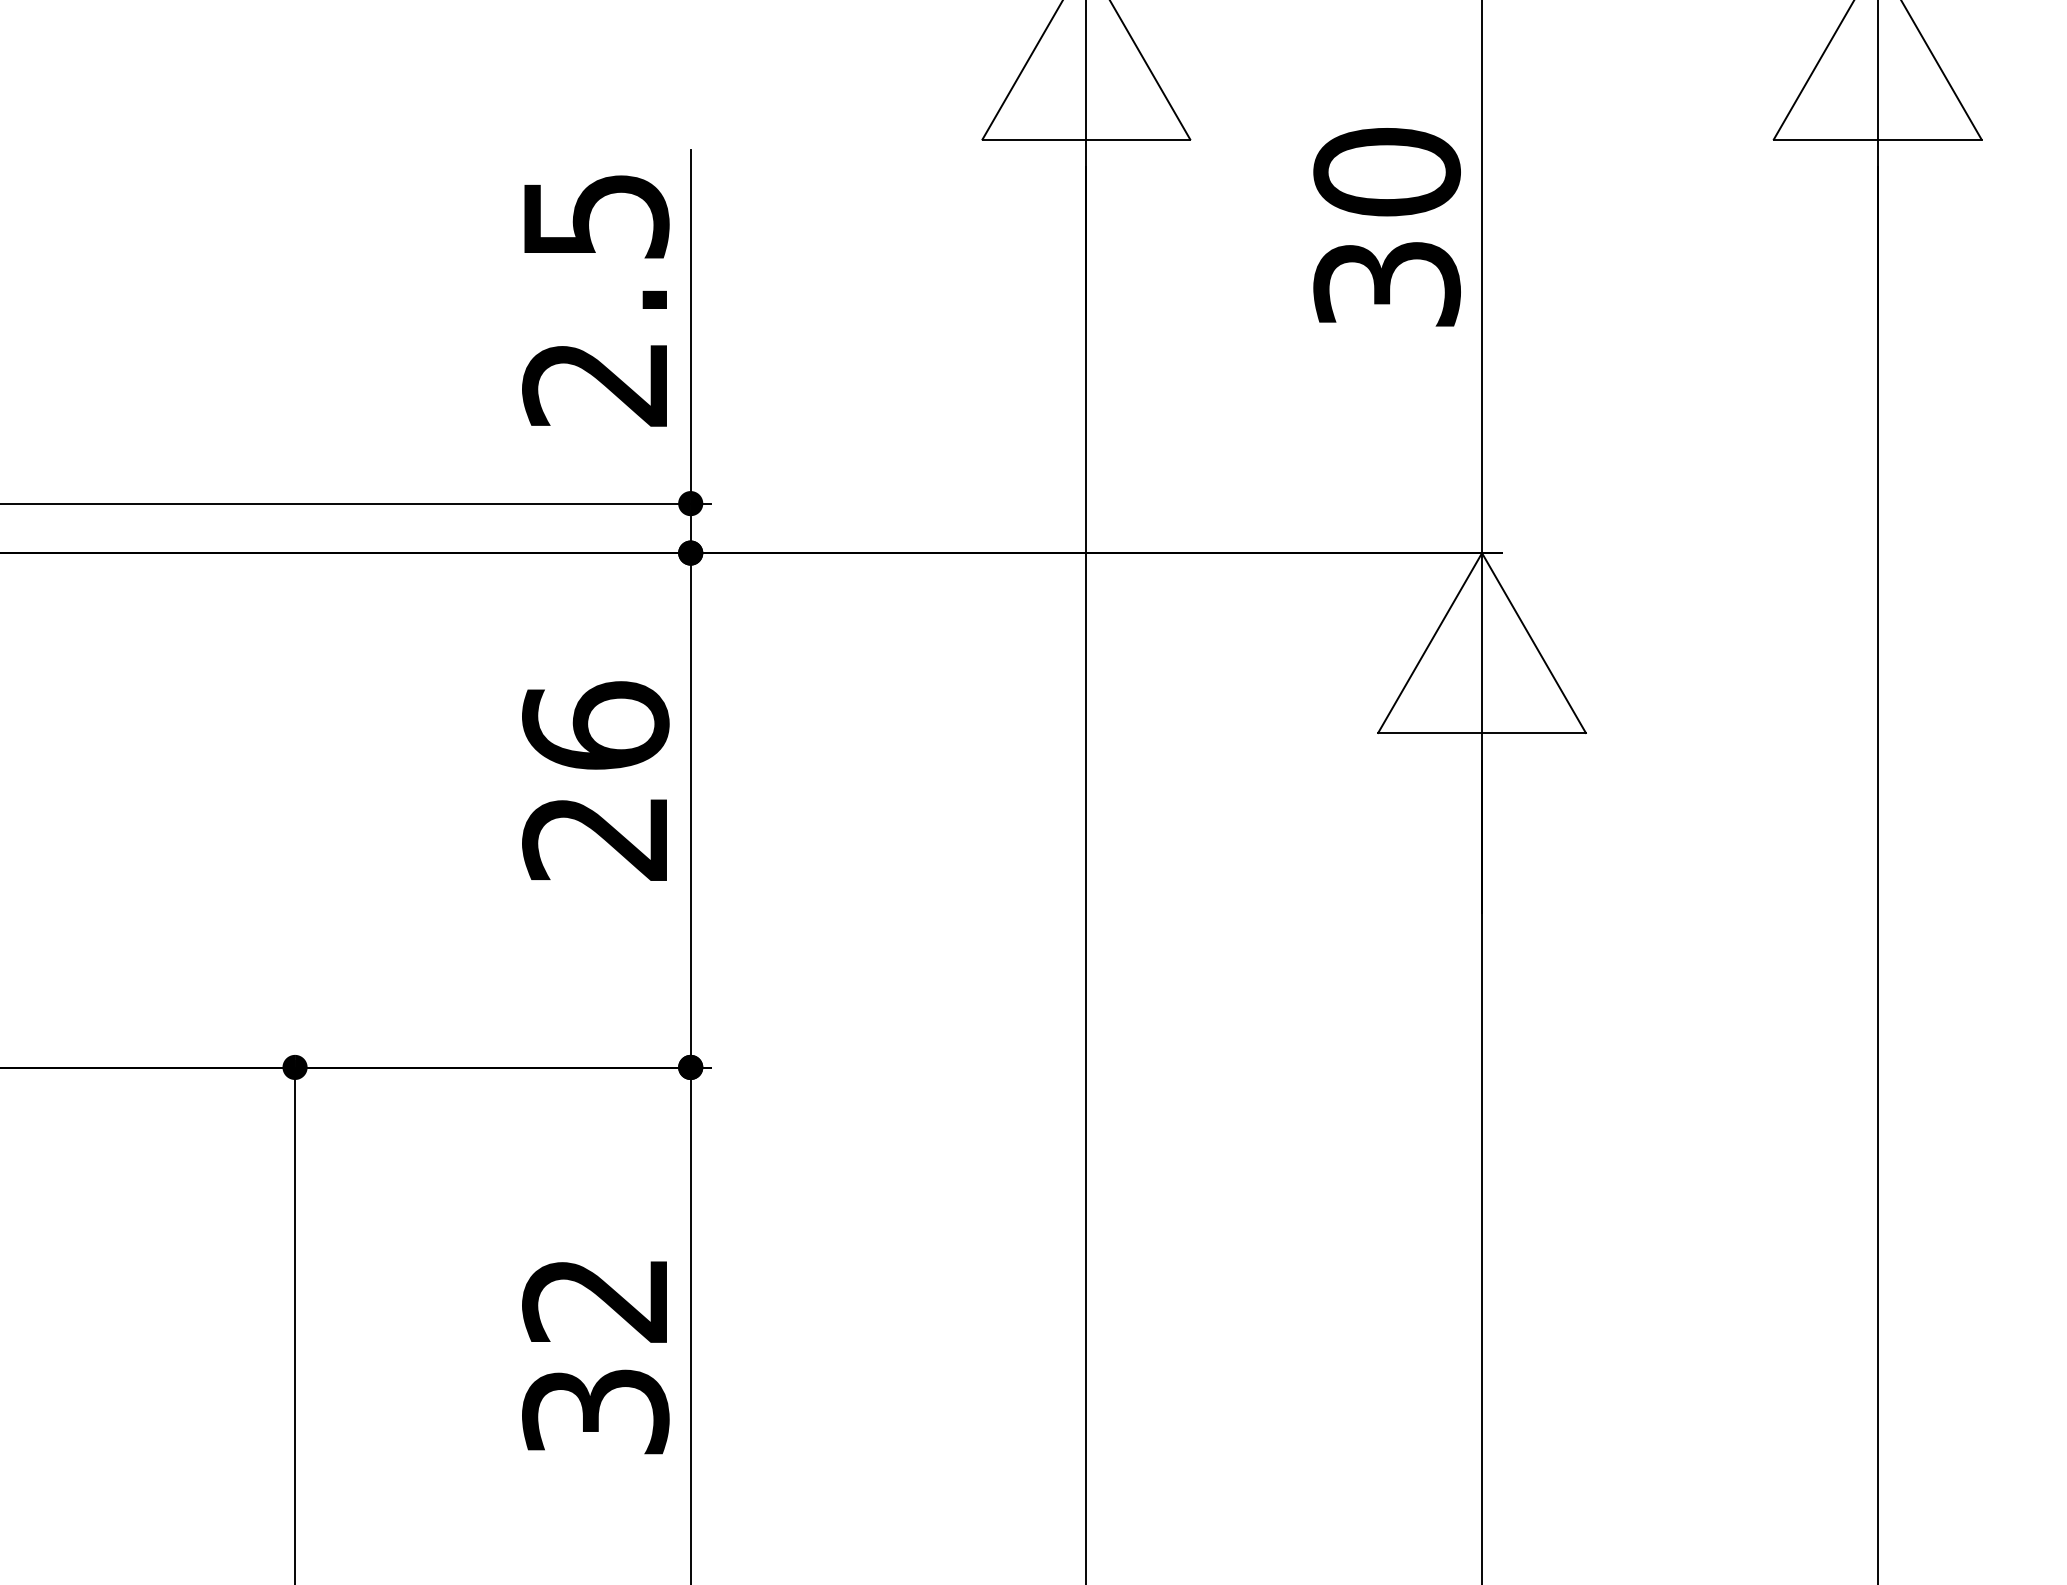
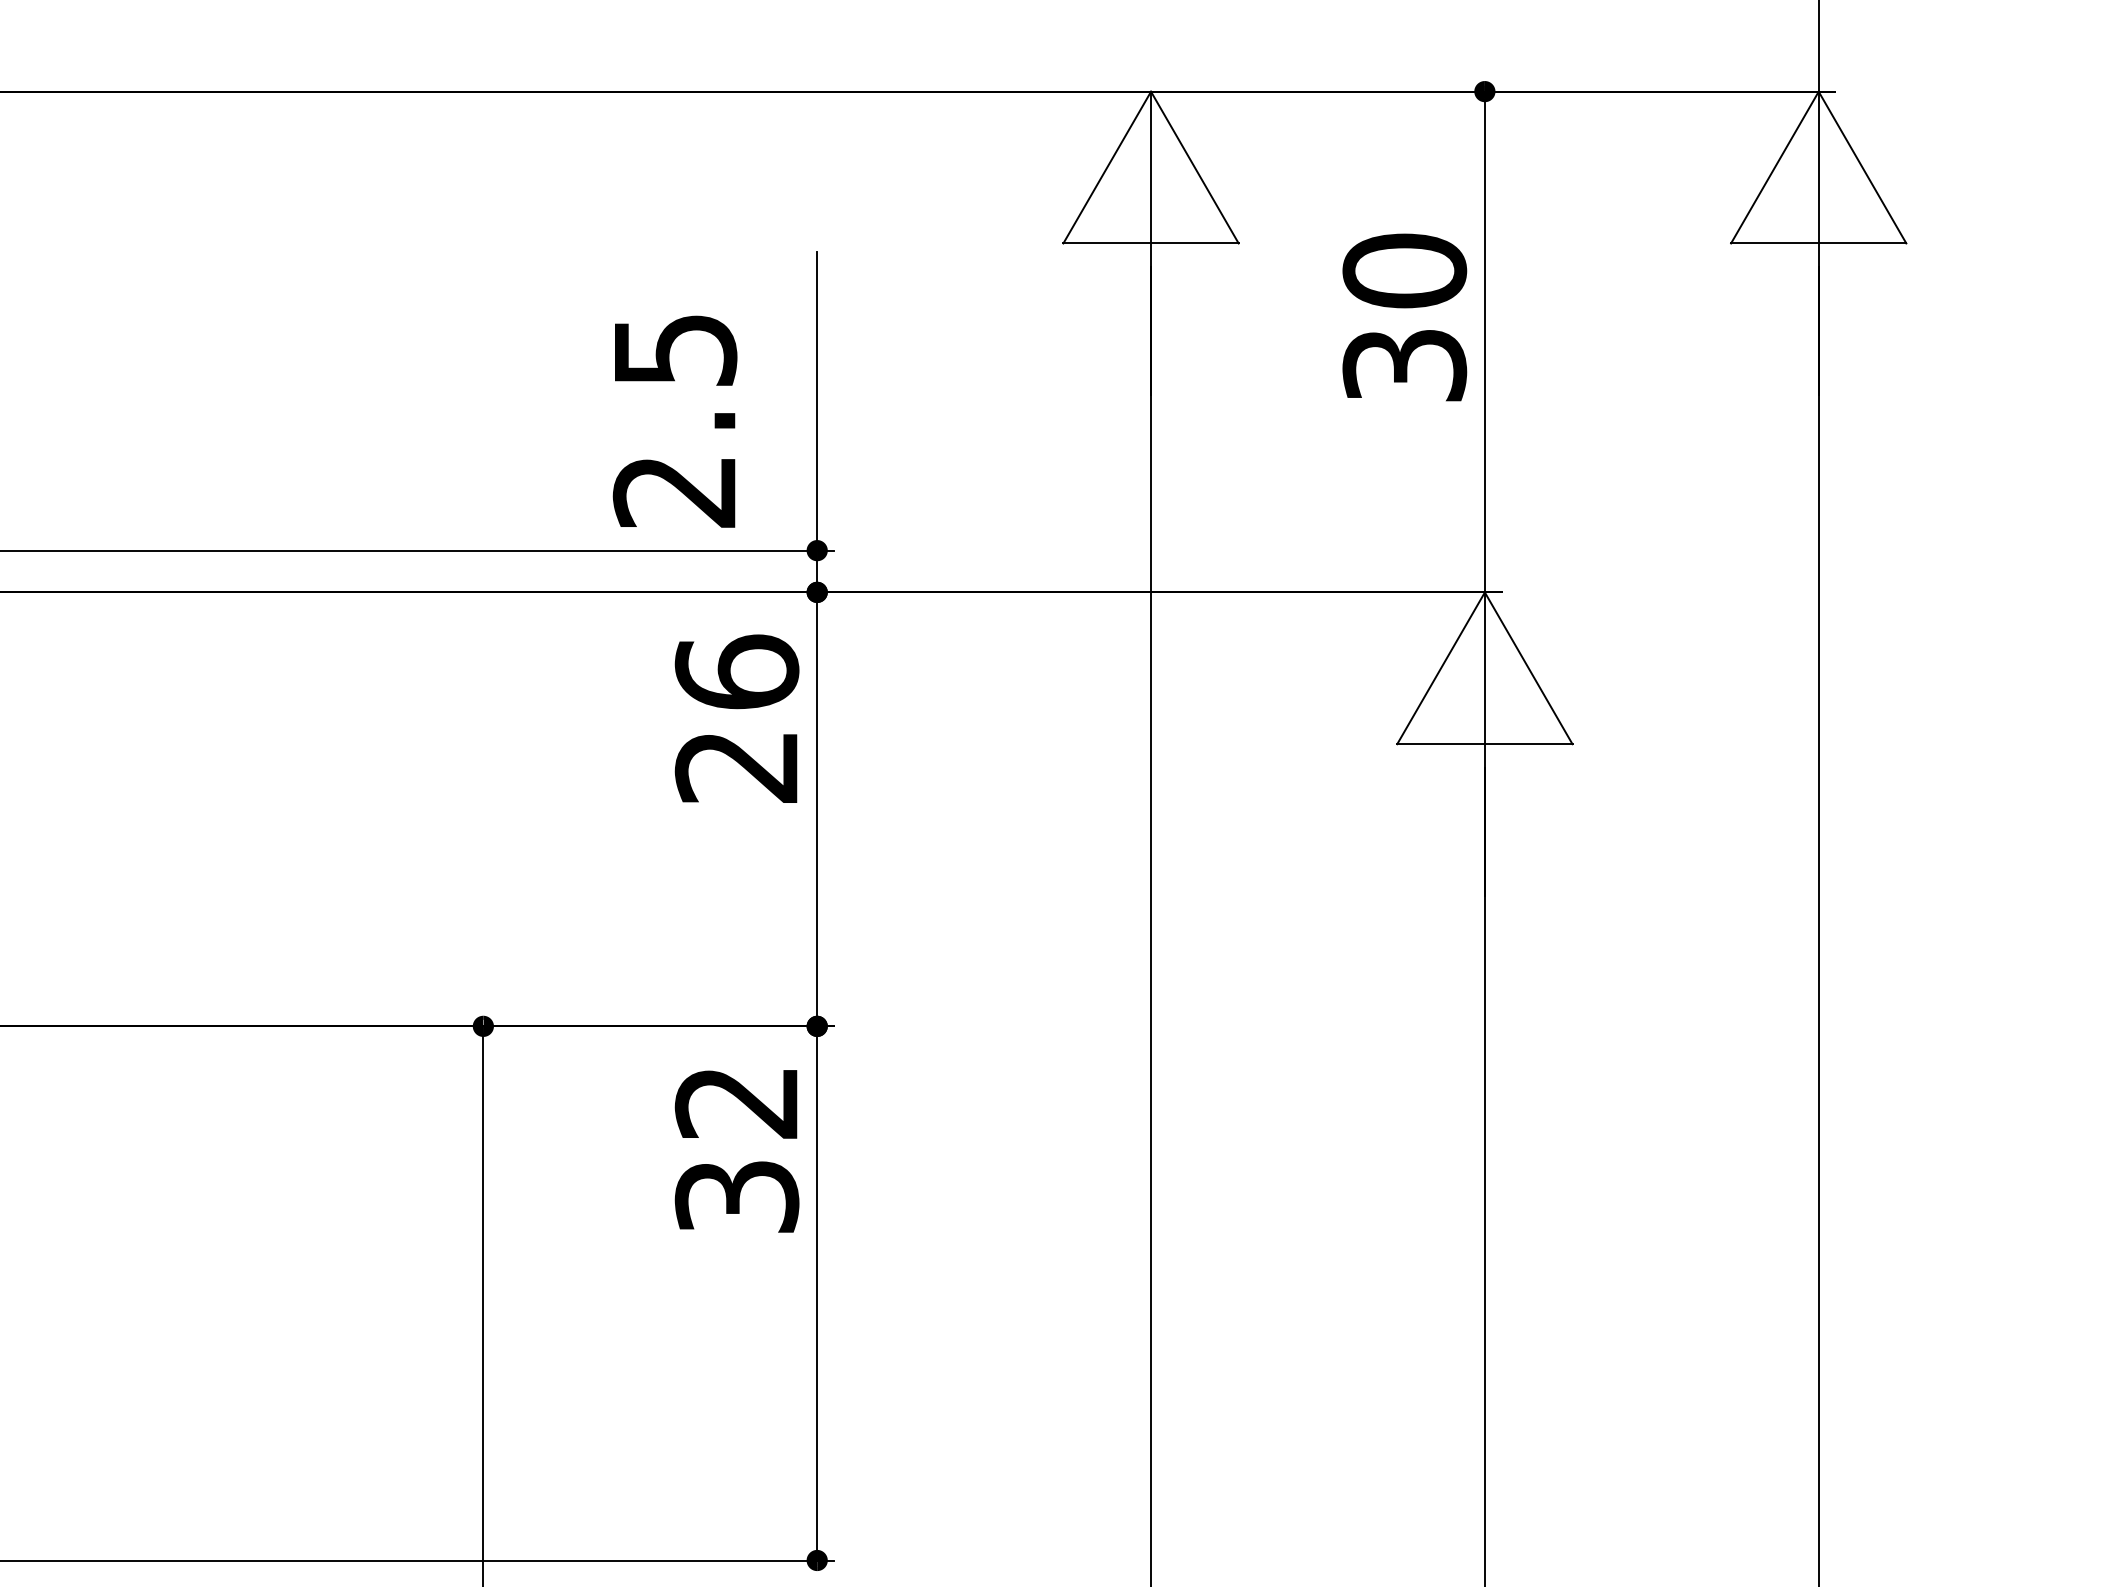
text: (595, 300) -> (674, 421), moved
text: (595, 780) -> (736, 718), moved
text: (595, 1357) -> (736, 1151), moved

